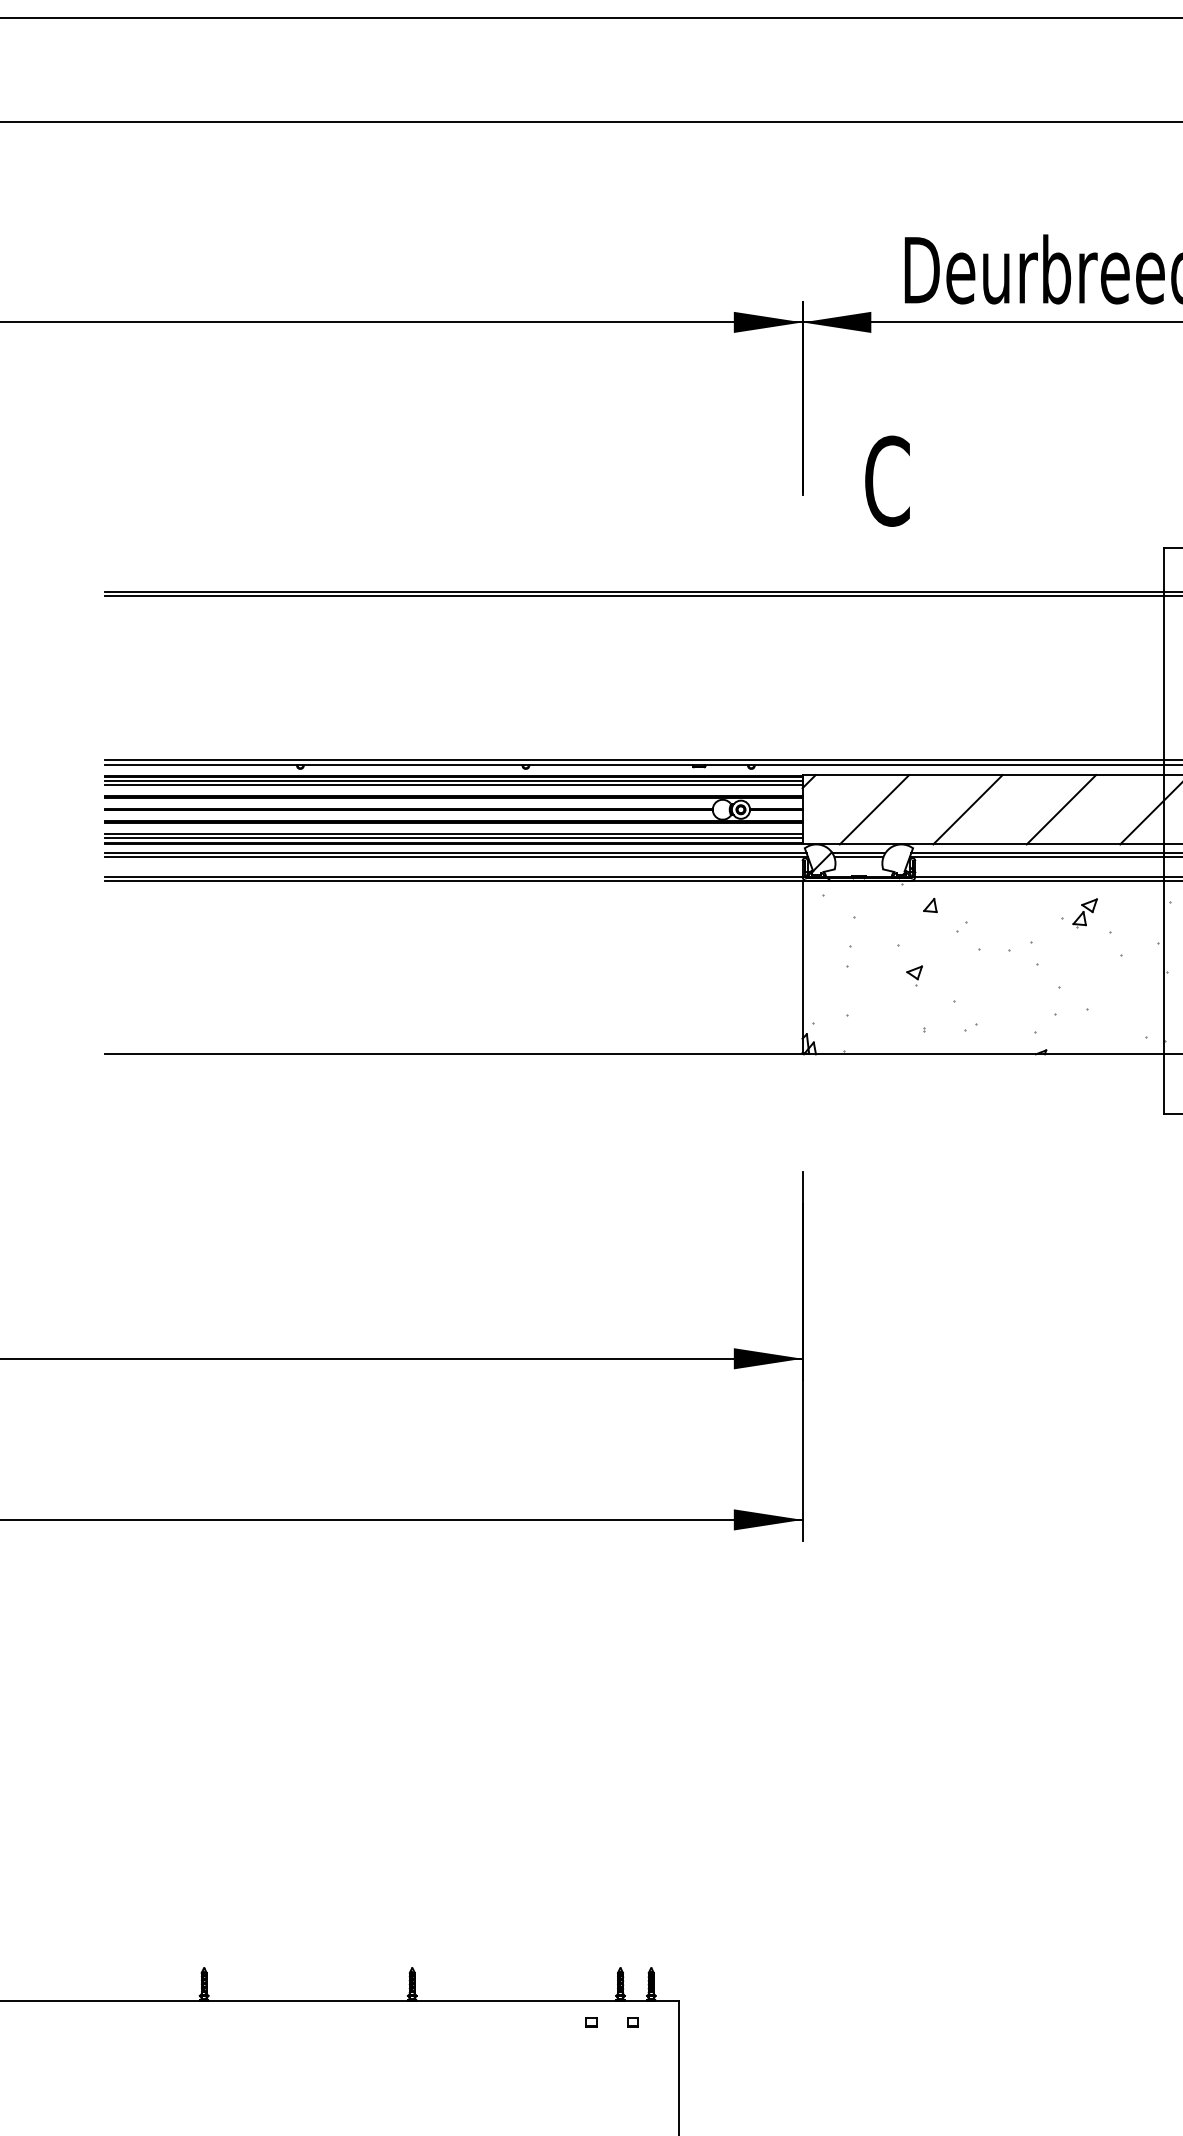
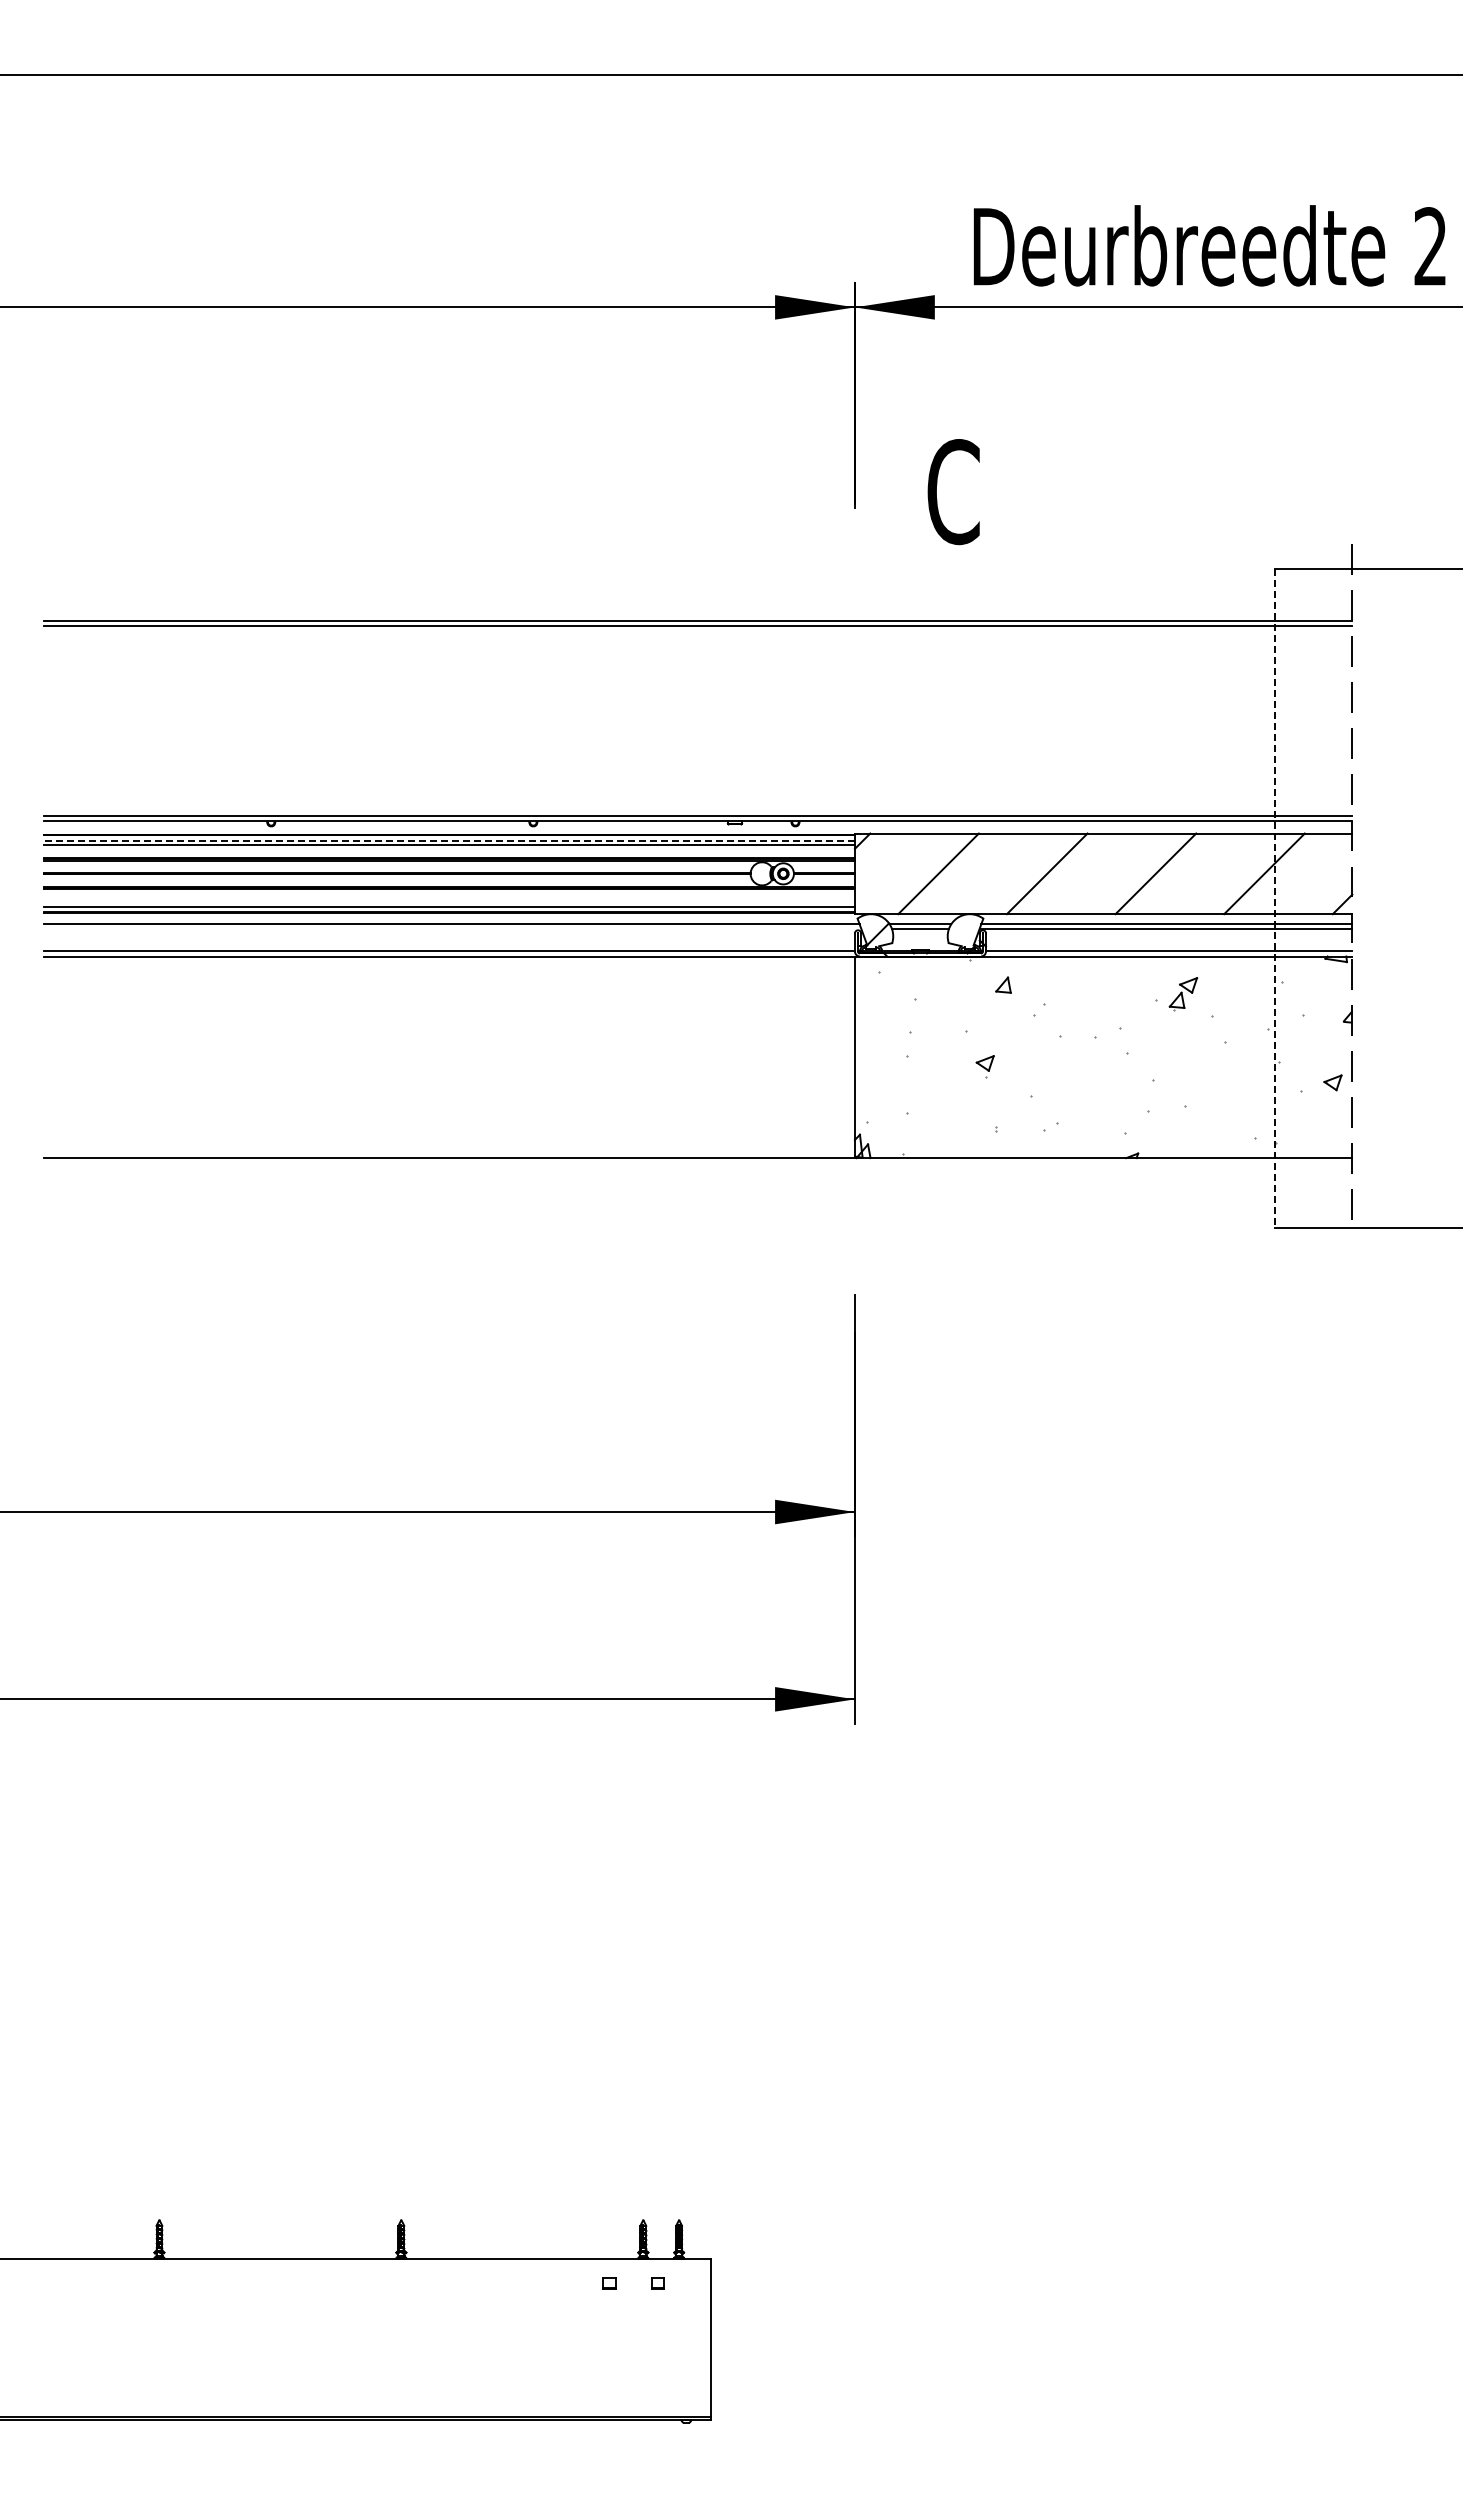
line: (453, 781) -> (449, 840), solid -> dashed
line: (1163, 831) -> (1274, 899), solid -> dashed
line: (453, 834) -> (449, 902), removed
line: (456, 857) -> (452, 929), removed

